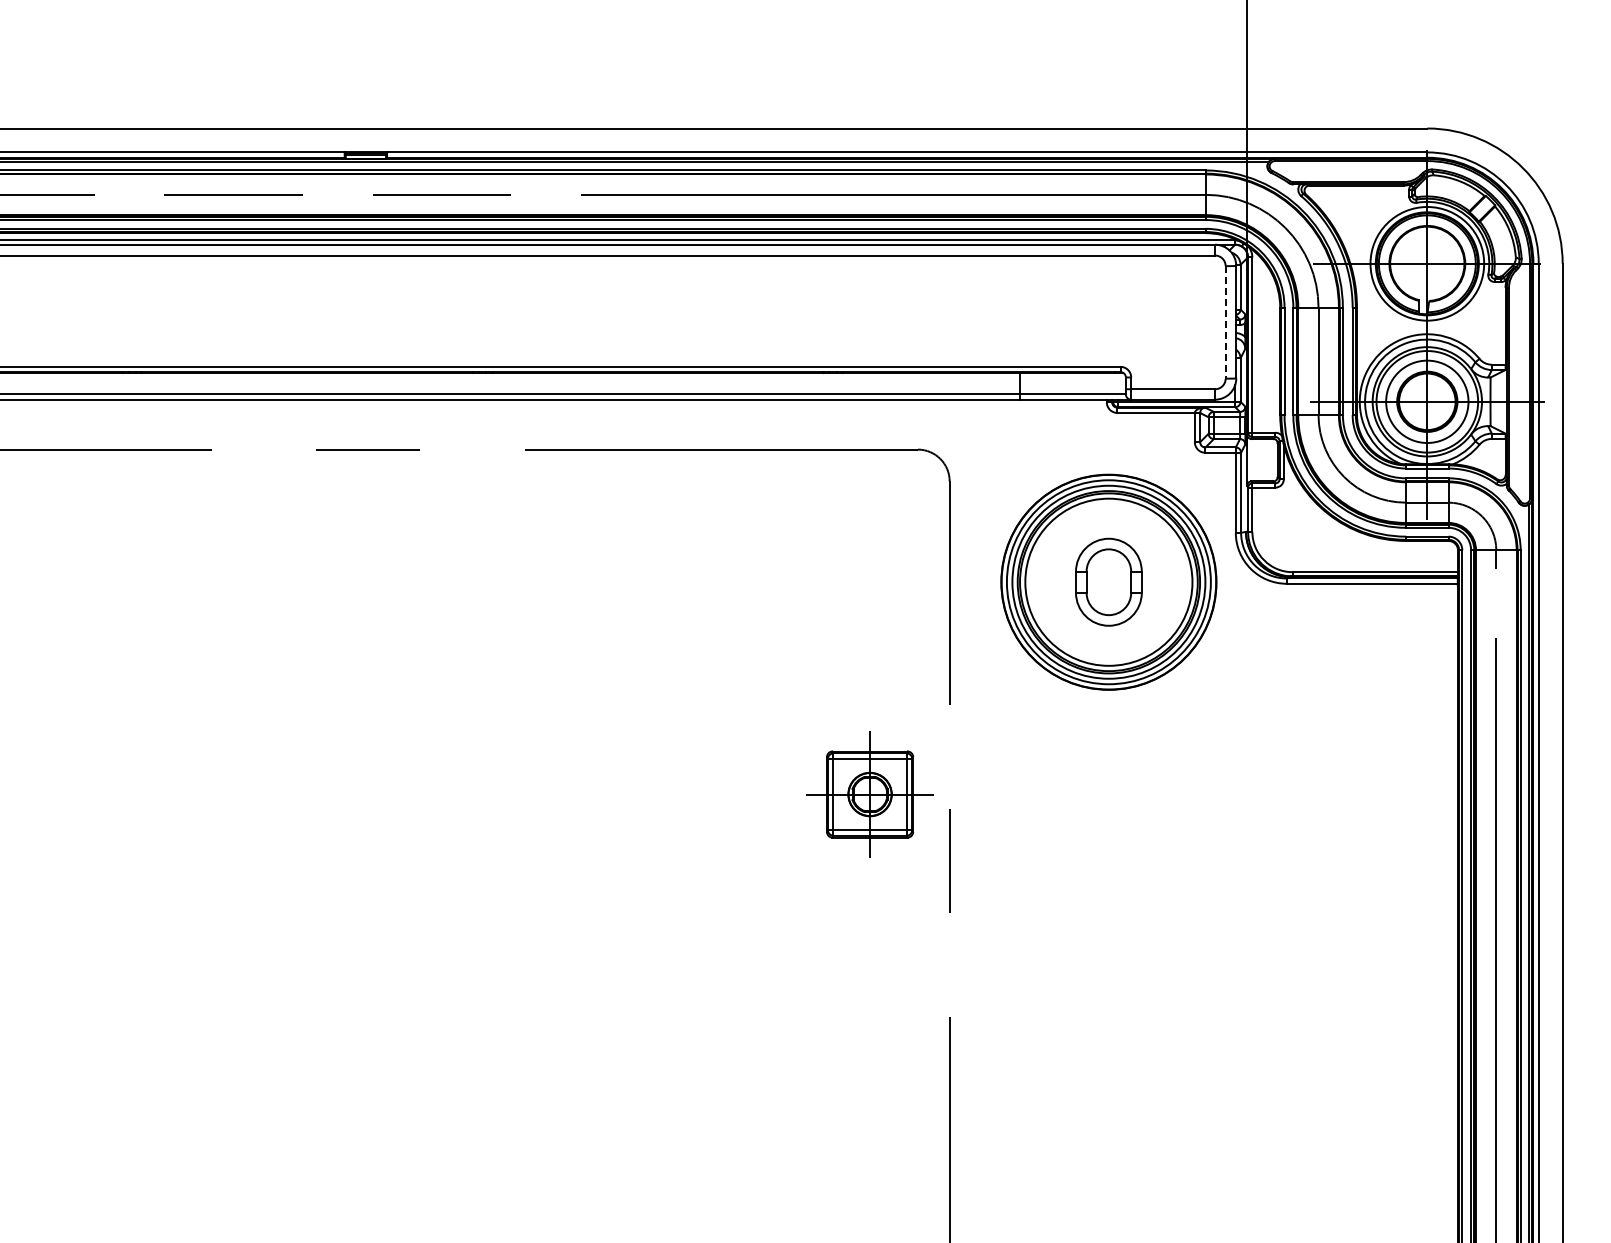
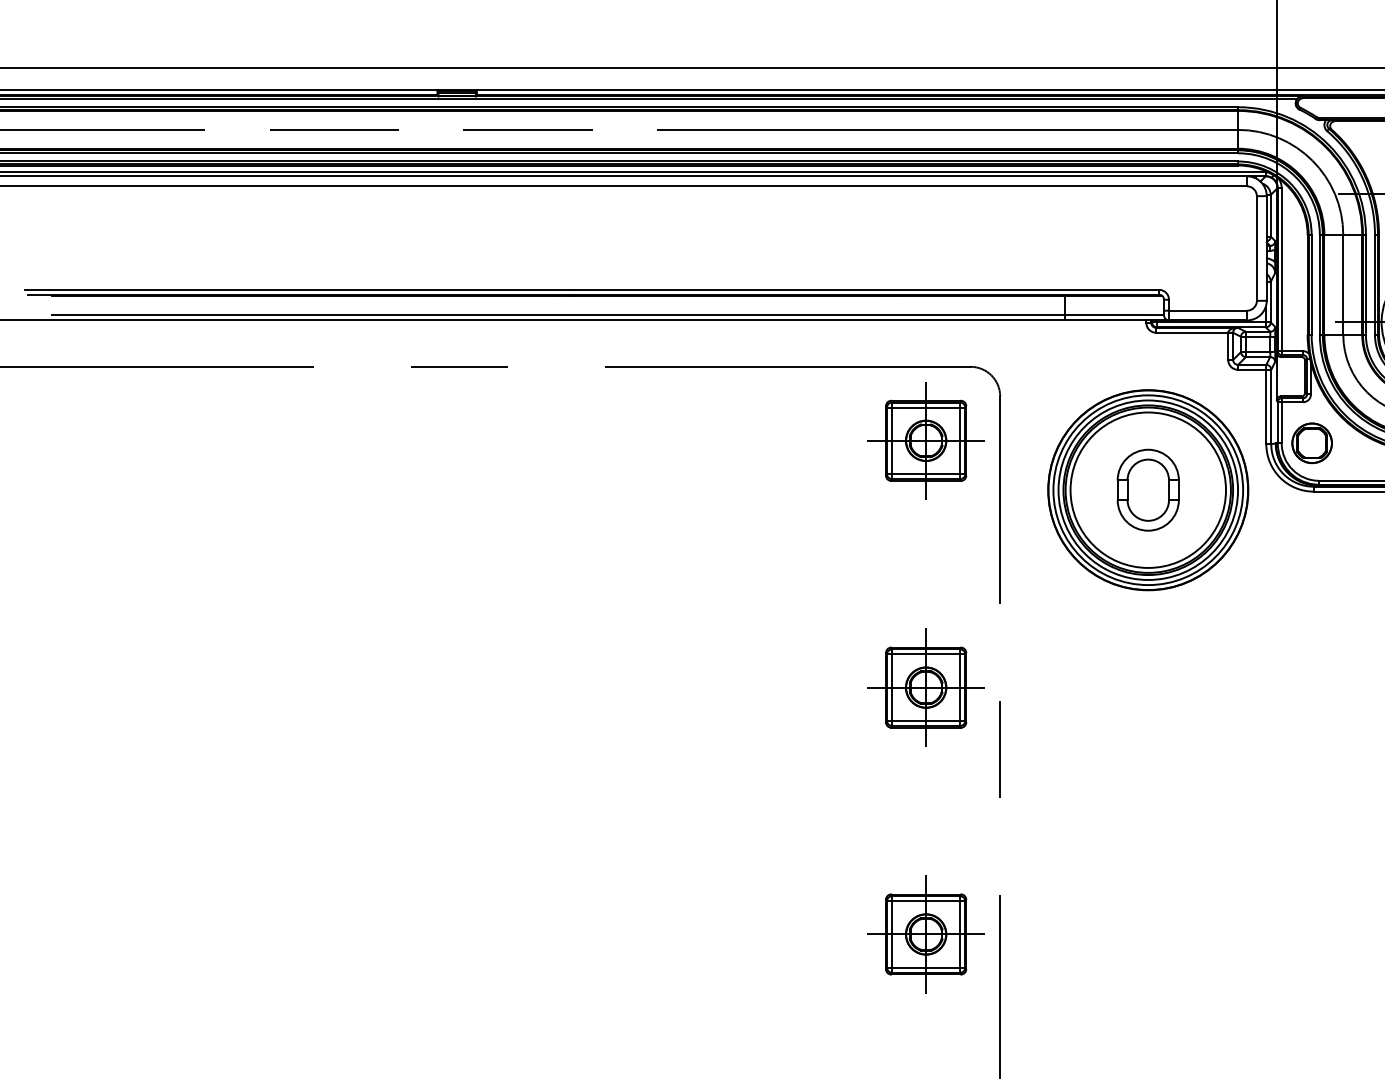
line: (1225, 322) -> (1256, 248), dashed -> solid
part: (869, 529) -> (925, 441), added
part: (1284, 531) -> (1311, 443), added
part: (869, 1059) -> (925, 934), added

